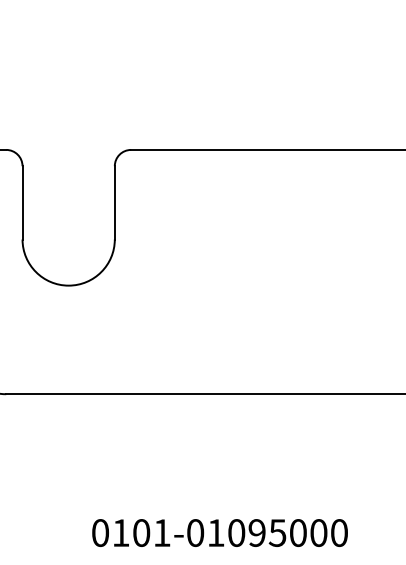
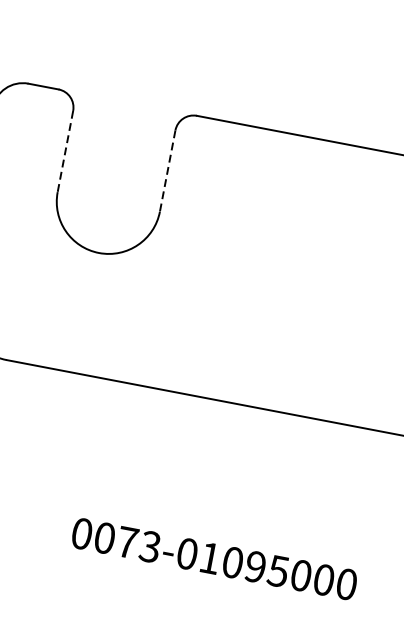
line: (22, 202) -> (65, 151), solid -> dashed
line: (114, 202) -> (167, 170), solid -> dashed
text: (141, 533) -> (127, 543), 0101-01095000 -> 0073-01095000

